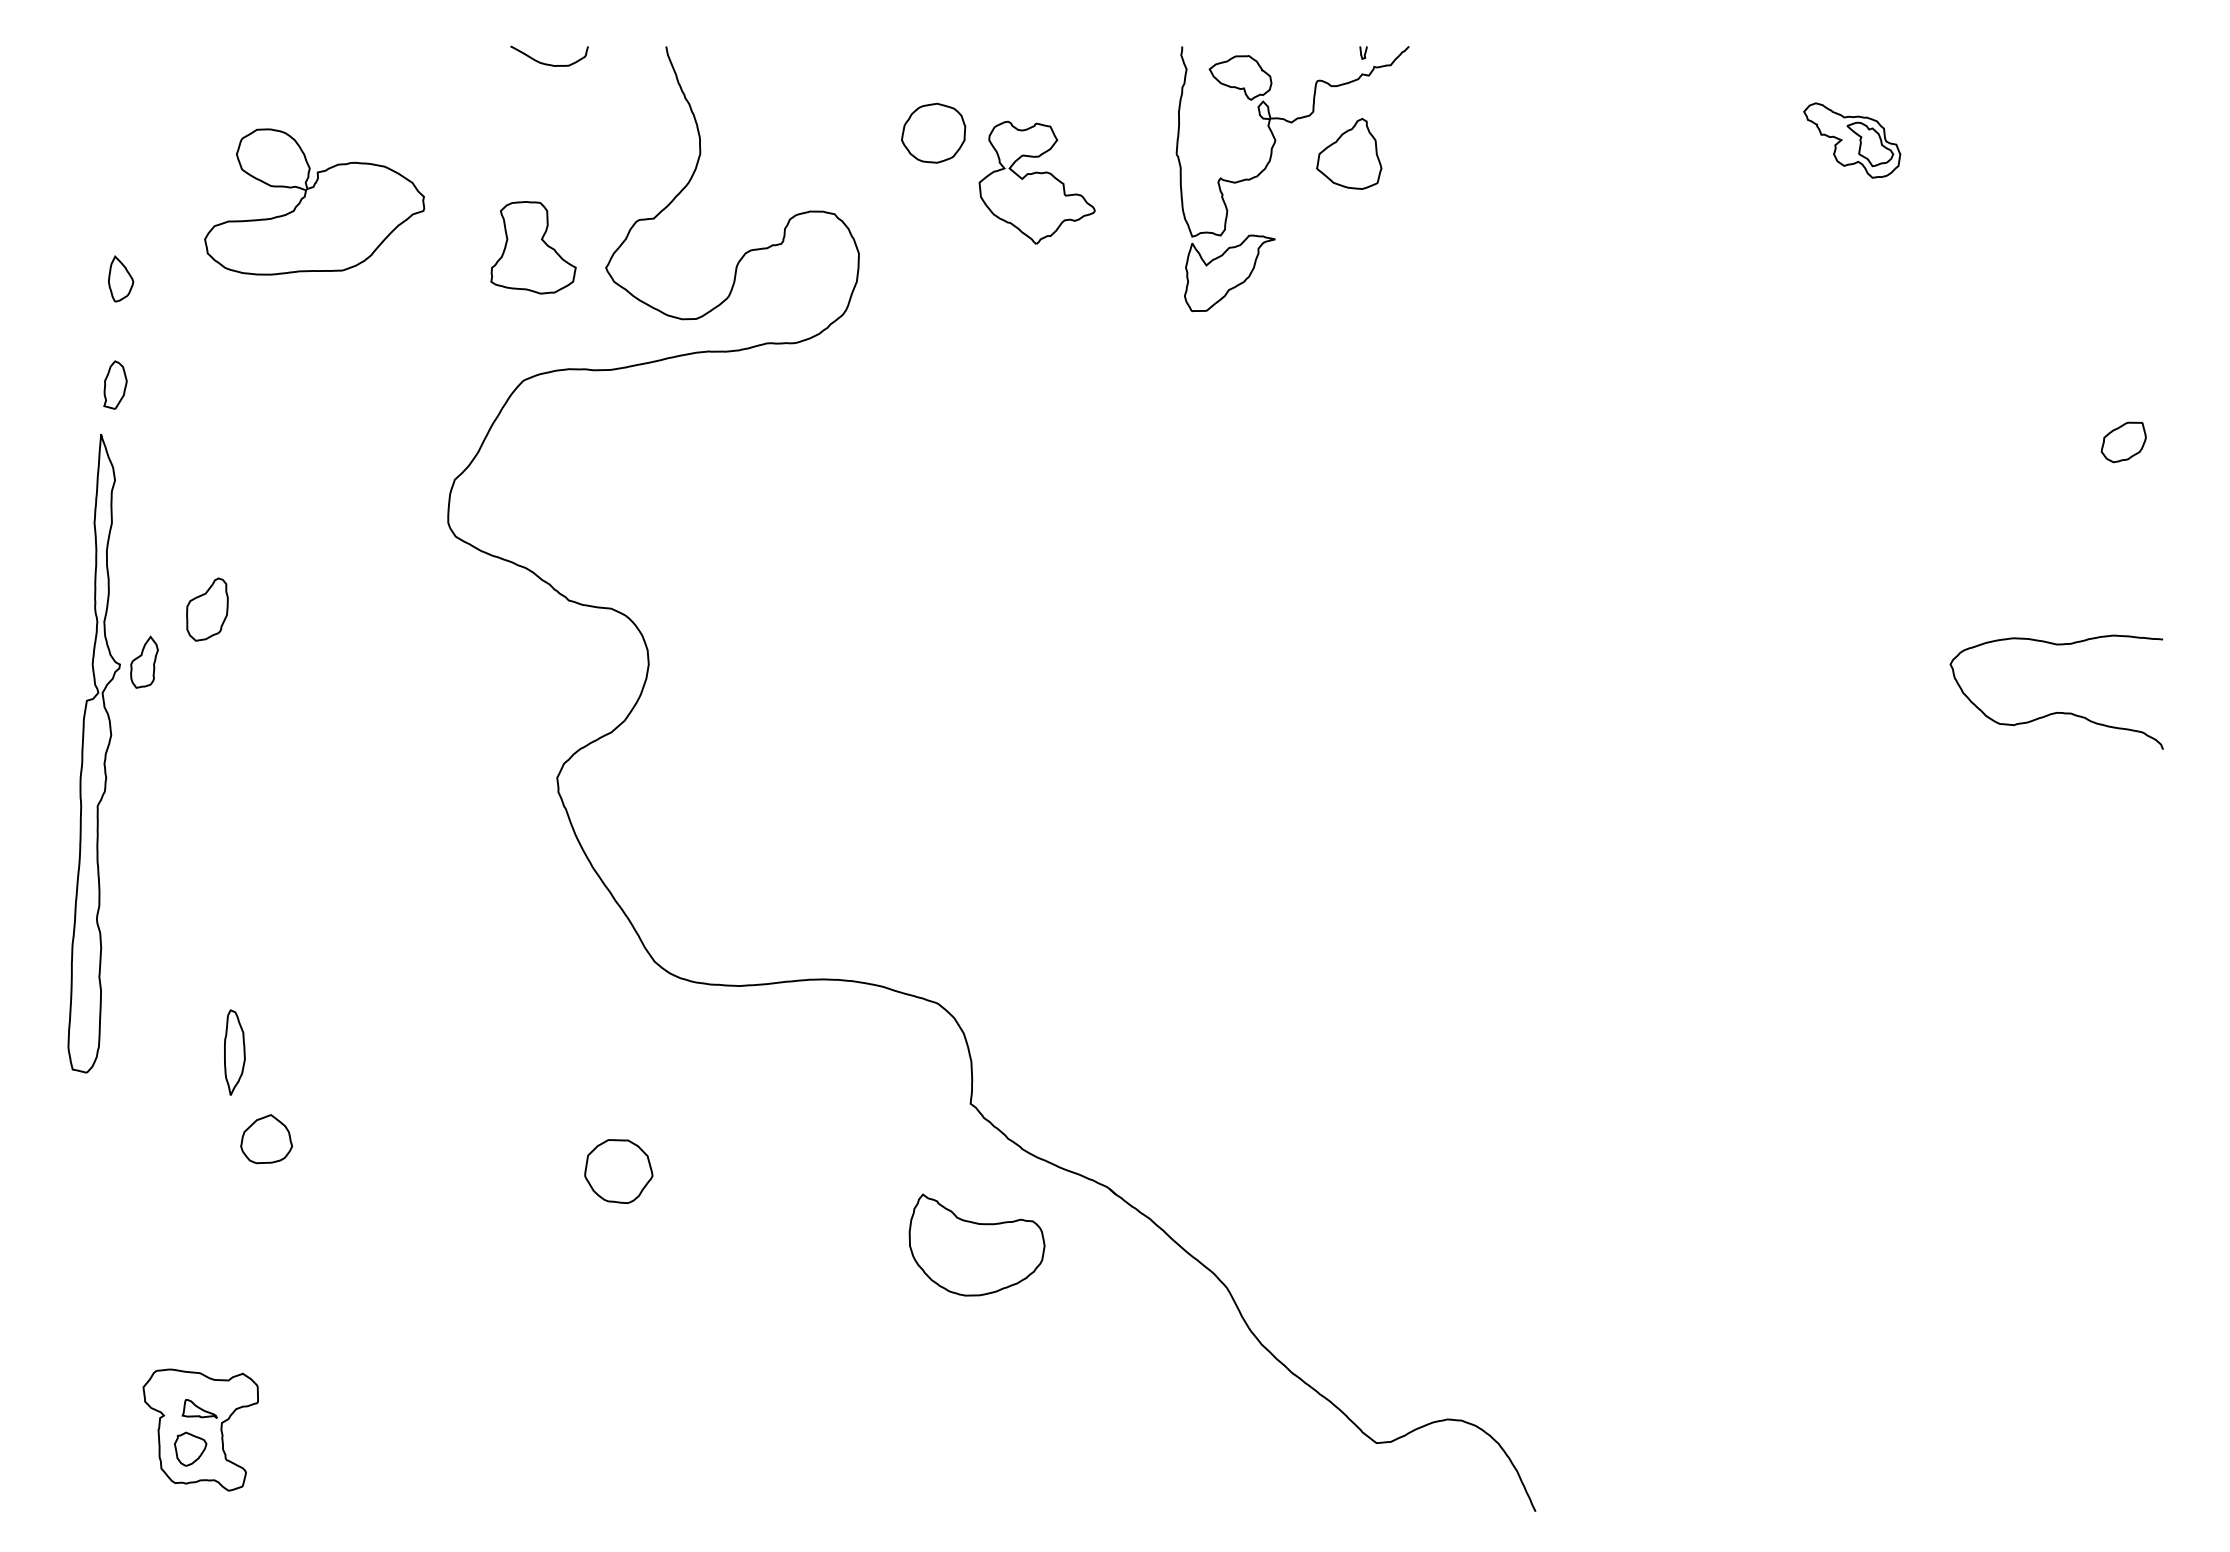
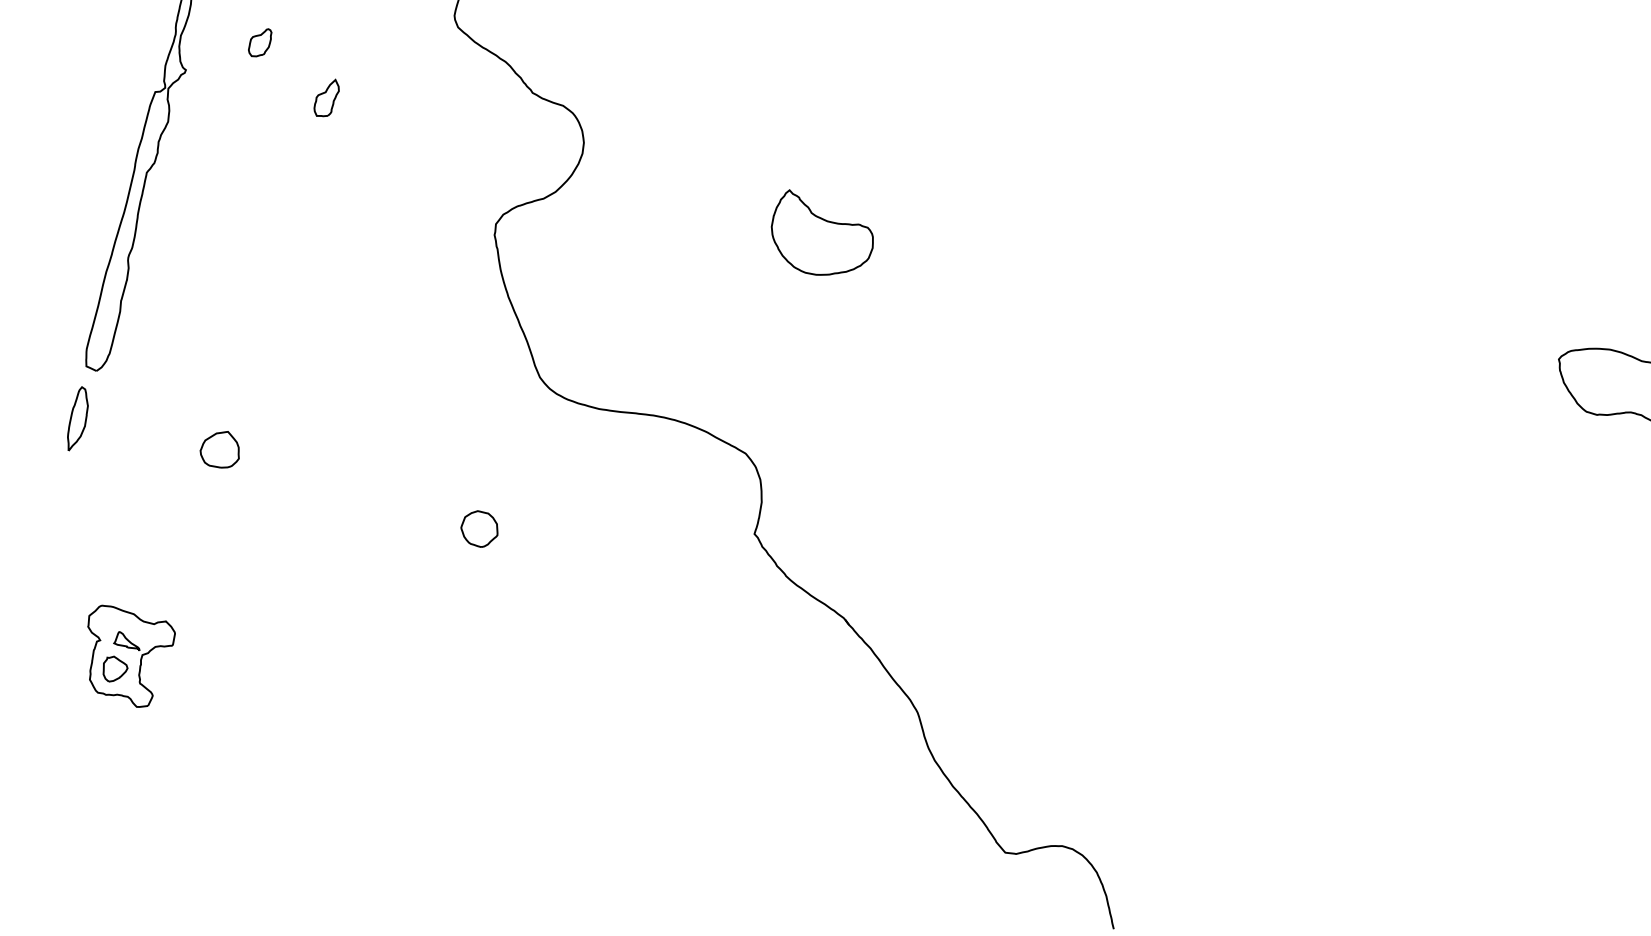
part: (207, 609) -> (260, 42), size x0.62
part: (144, 661) -> (327, 97), moved
part: (234, 1052) -> (78, 419), moved
part: (618, 1171) -> (479, 529), size x0.71
part: (976, 1244) -> (821, 236), moved

